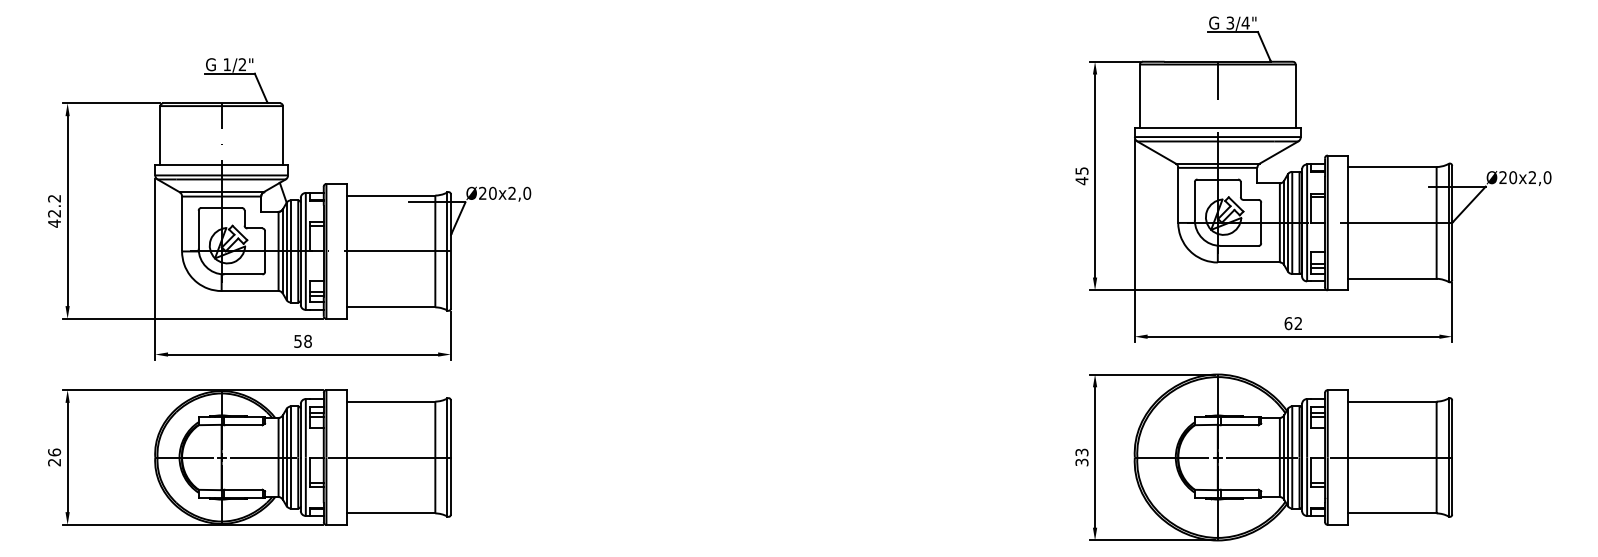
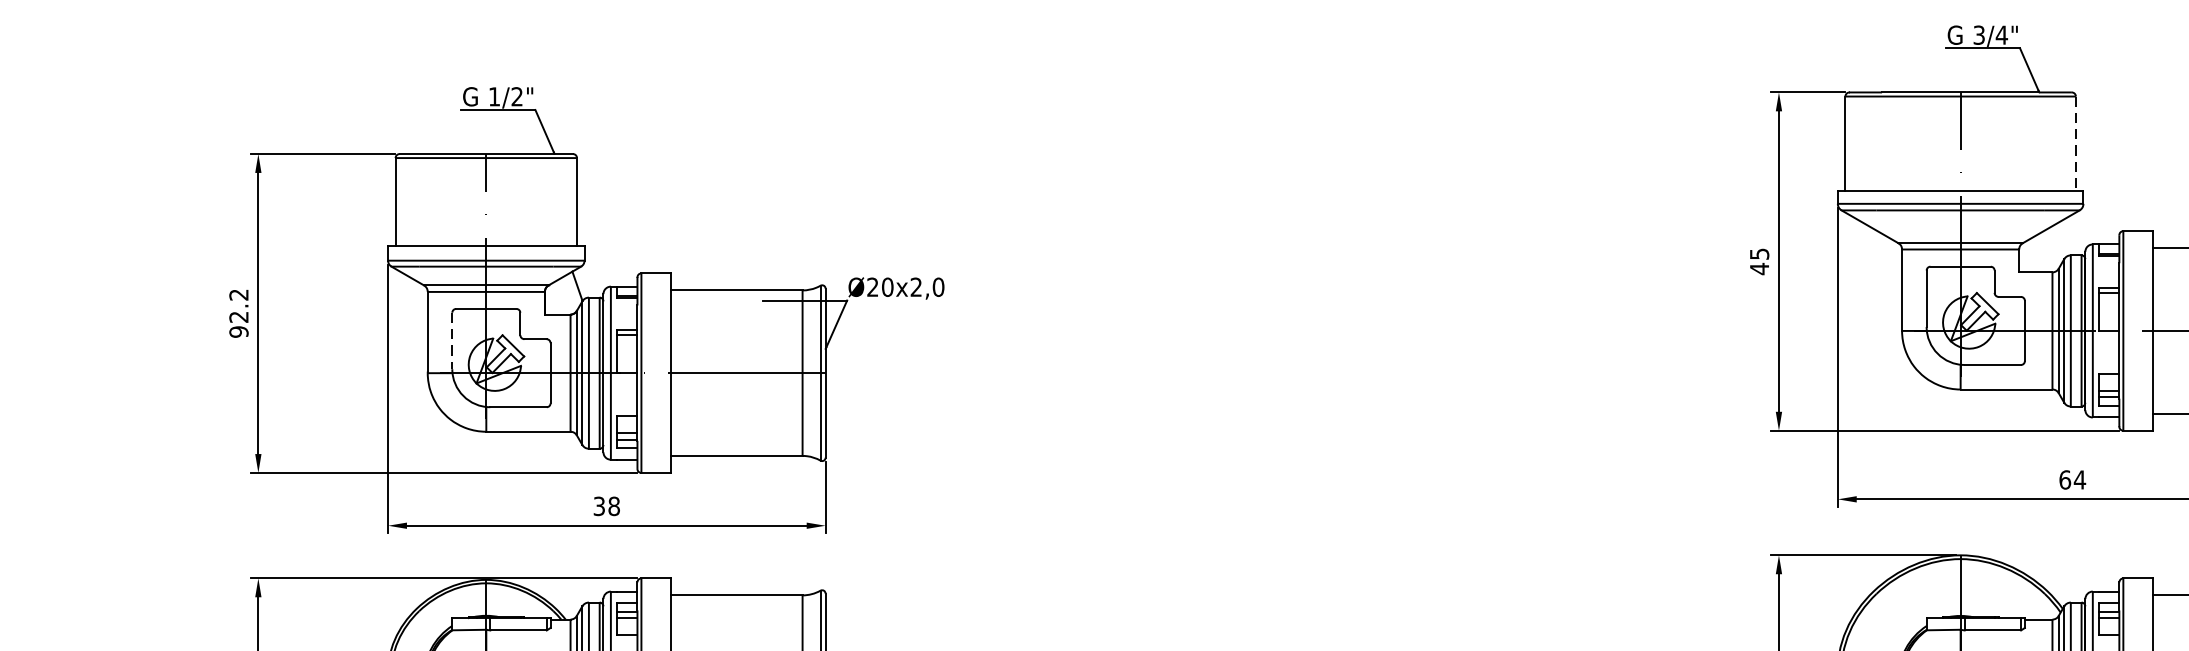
line: (1295, 96) -> (2075, 143), solid -> dashed
text: (54, 223) -> (238, 331), 42.2 -> 92.2
line: (198, 230) -> (452, 342), solid -> dashed
text: (1298, 323) -> (2080, 479), 62 -> 64
text: (297, 340) -> (598, 504), 58 -> 38

